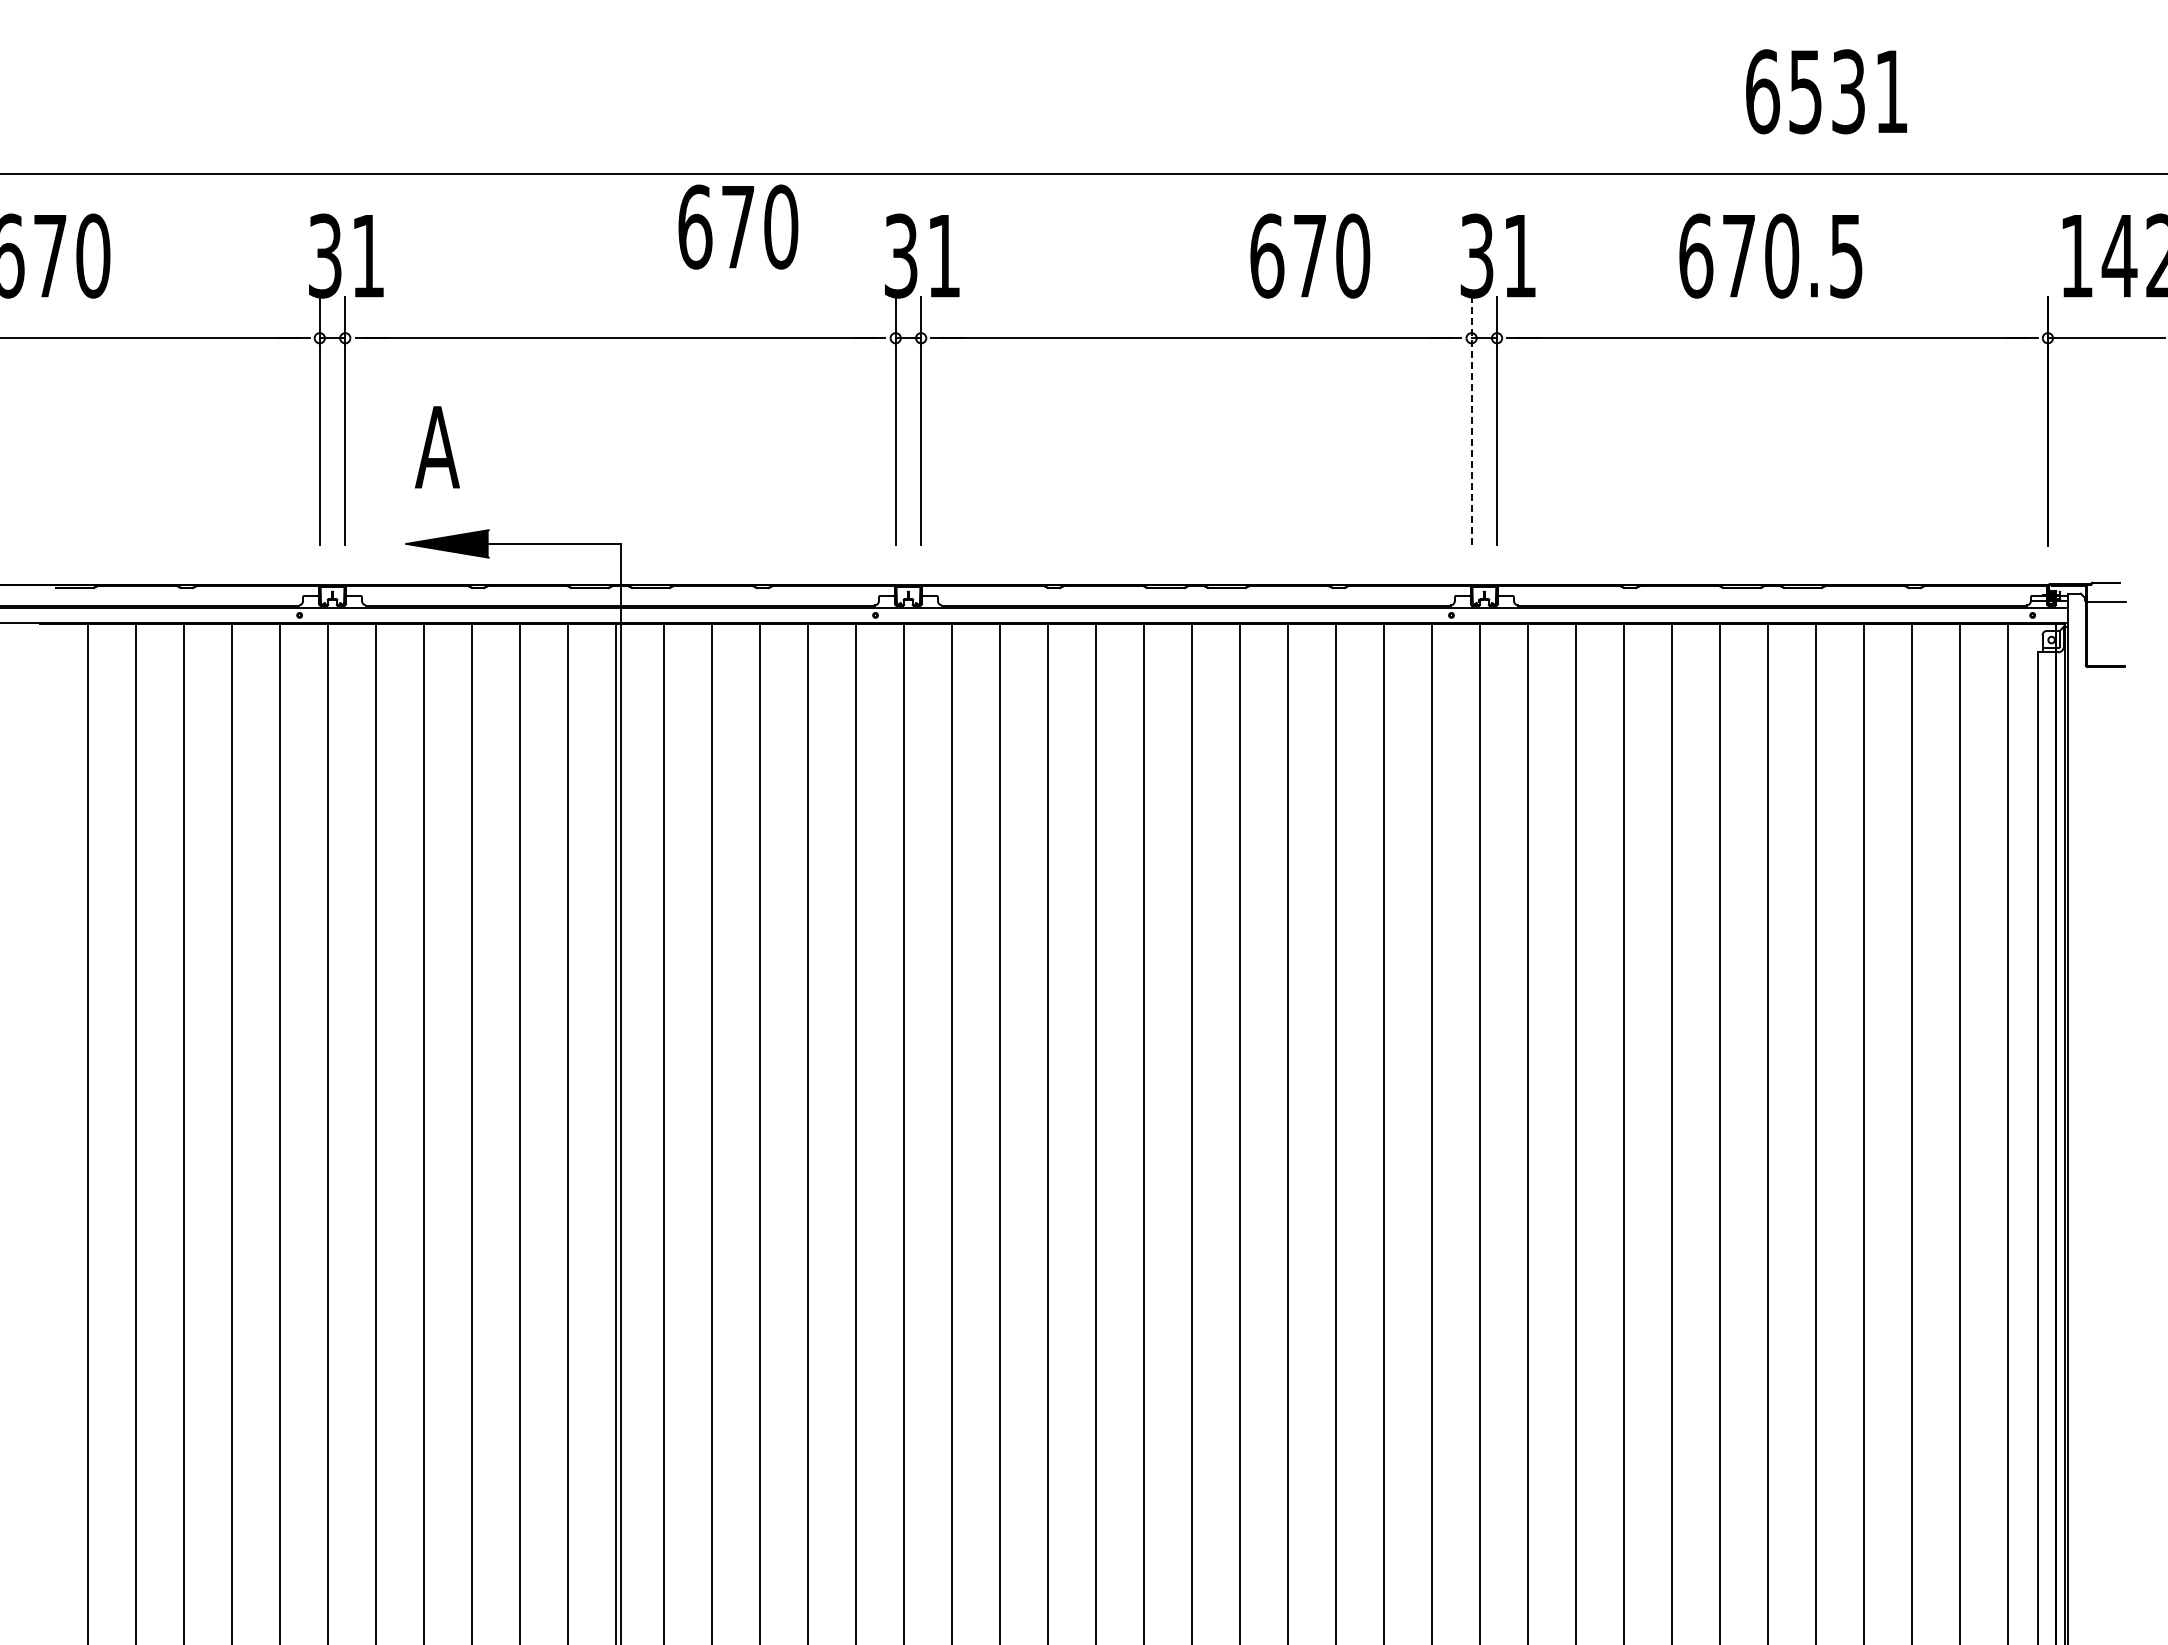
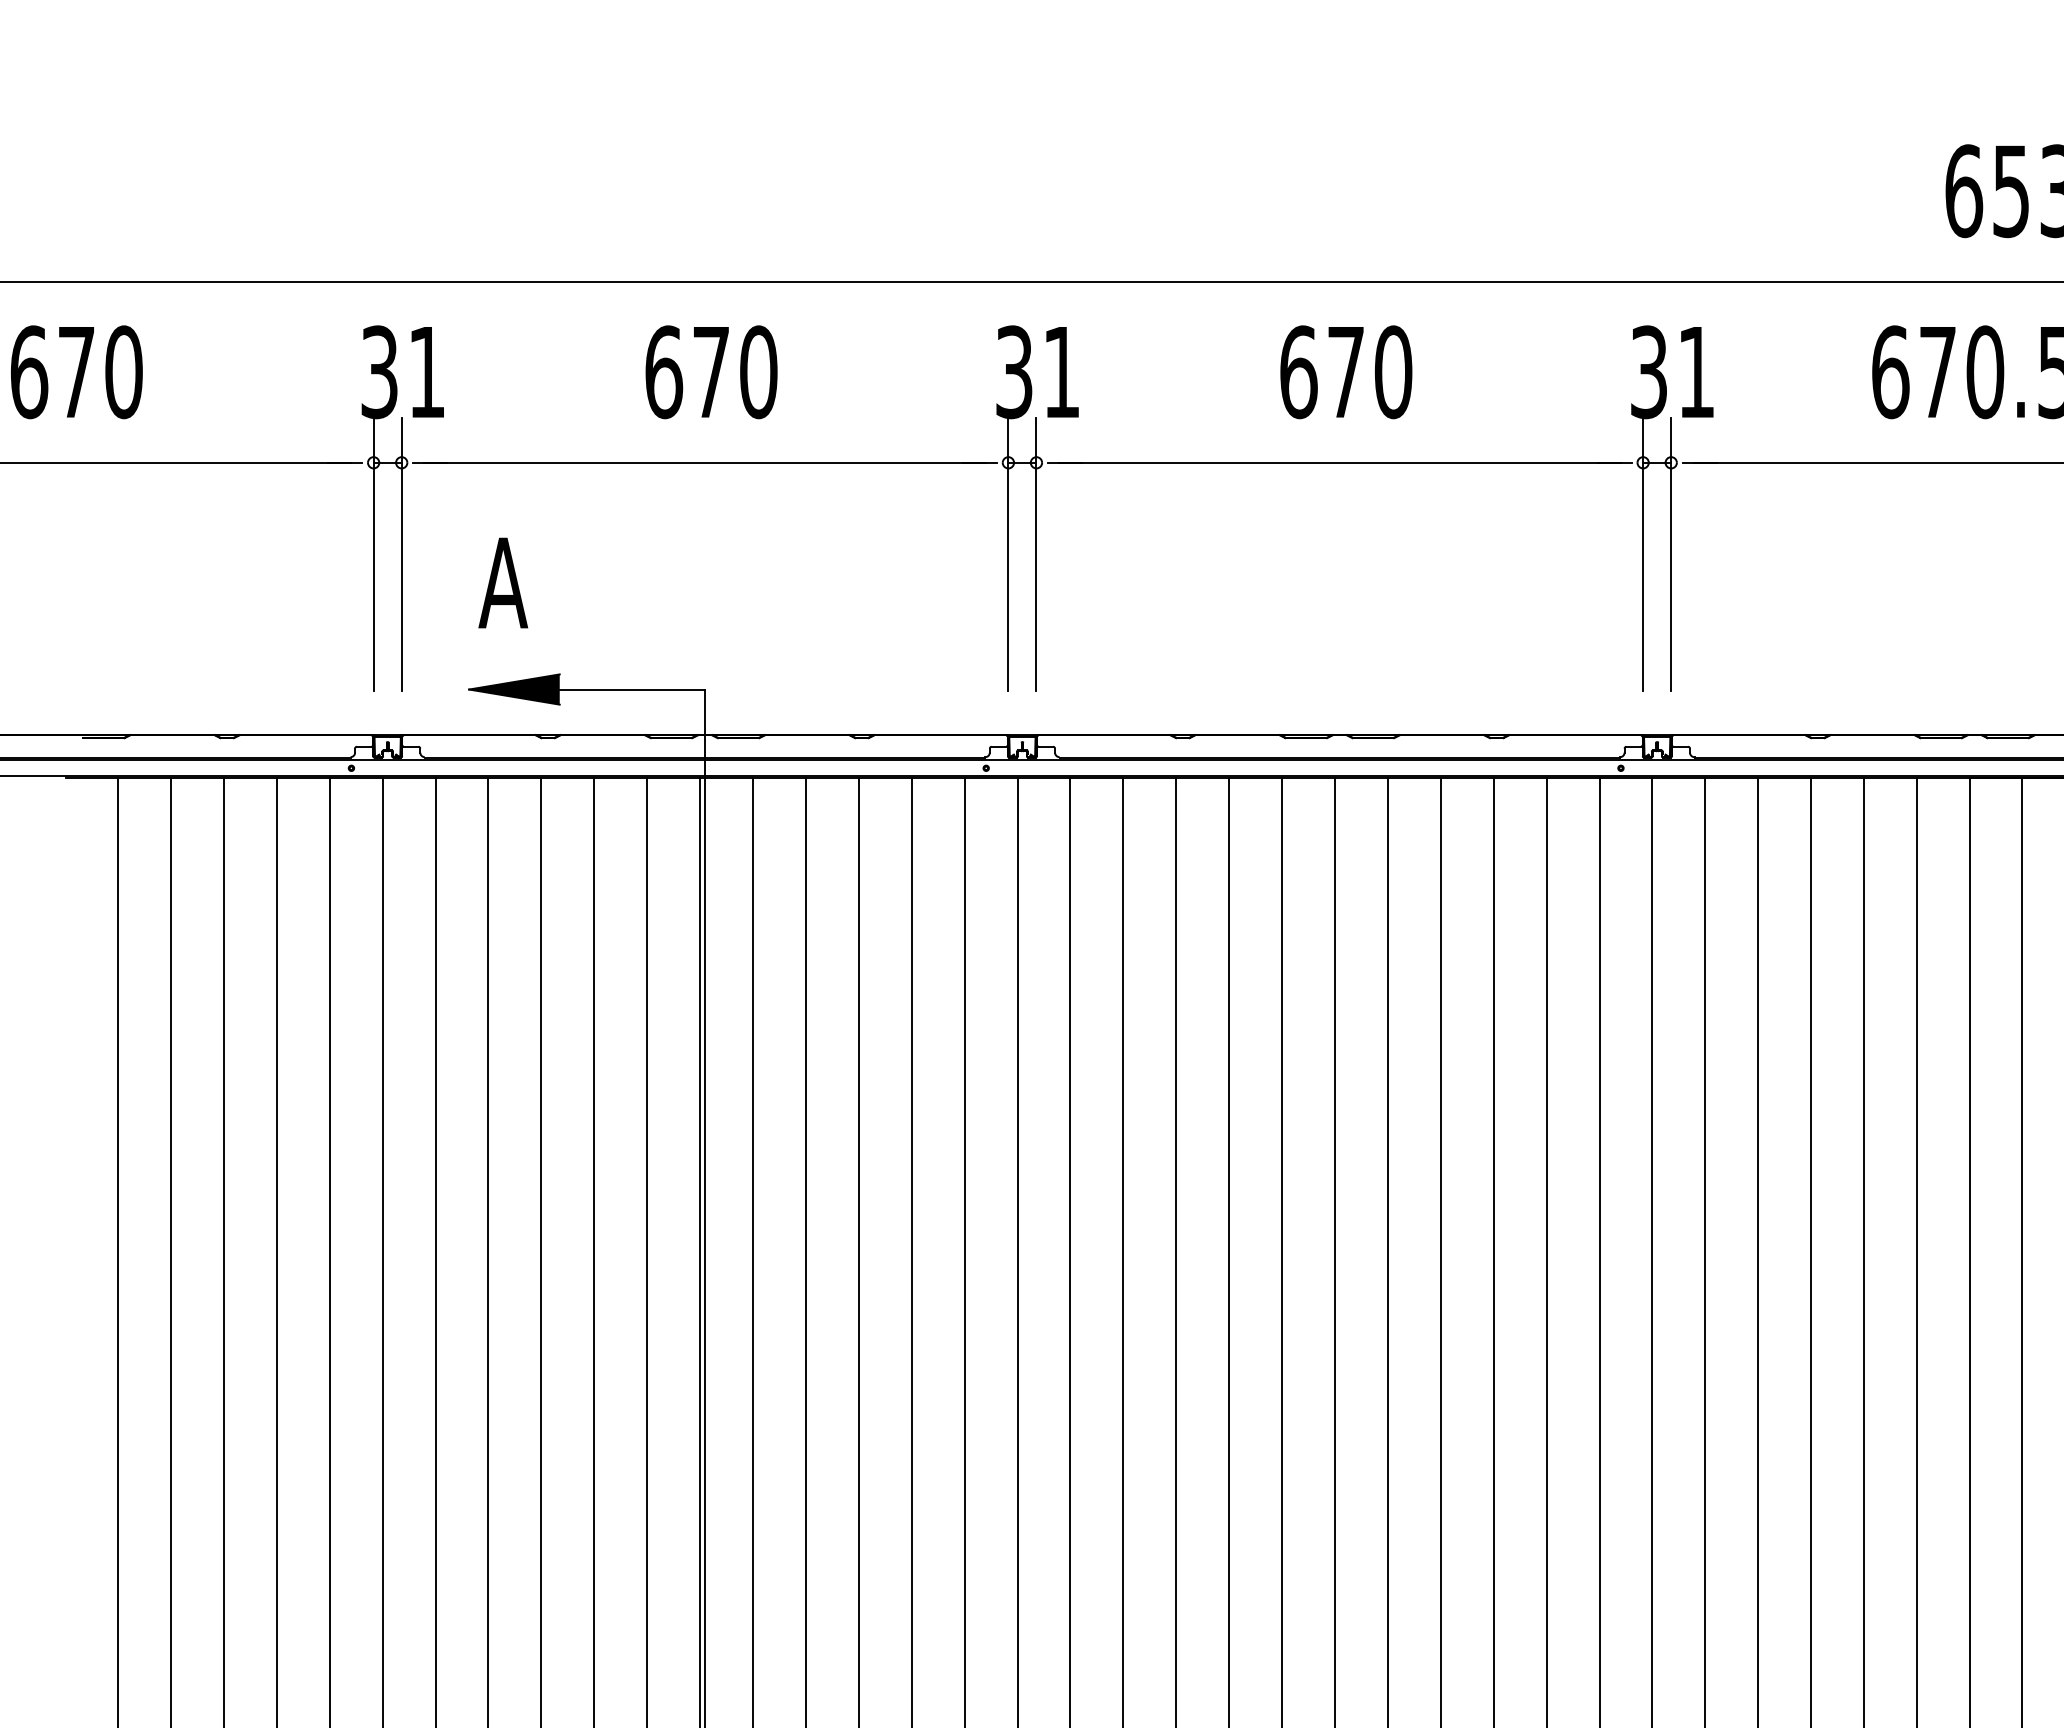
text: (738, 226) -> (711, 371), moved
text: (1310, 255) -> (1346, 371), moved
line: (1471, 420) -> (1643, 553), dashed -> solid

